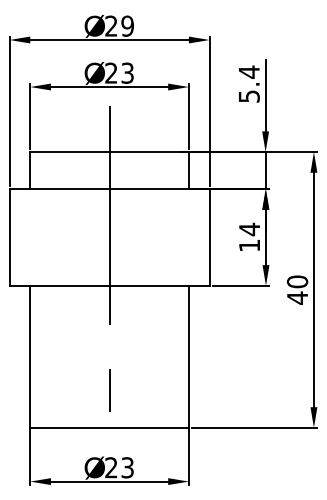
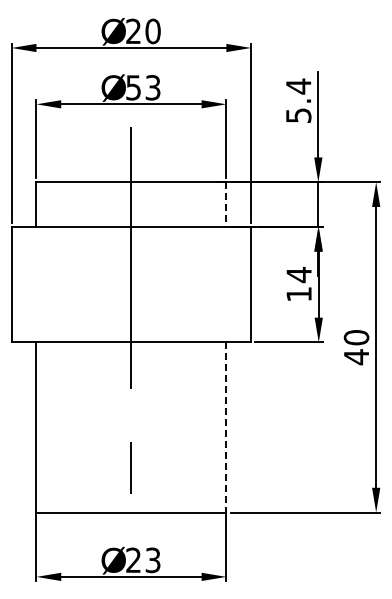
text: (127, 26) -> (152, 31), 29 -> 20
text: (111, 73) -> (133, 87), 23 -> 53
line: (188, 171) -> (226, 205), solid -> dashed
line: (188, 357) -> (226, 428), solid -> dashed

